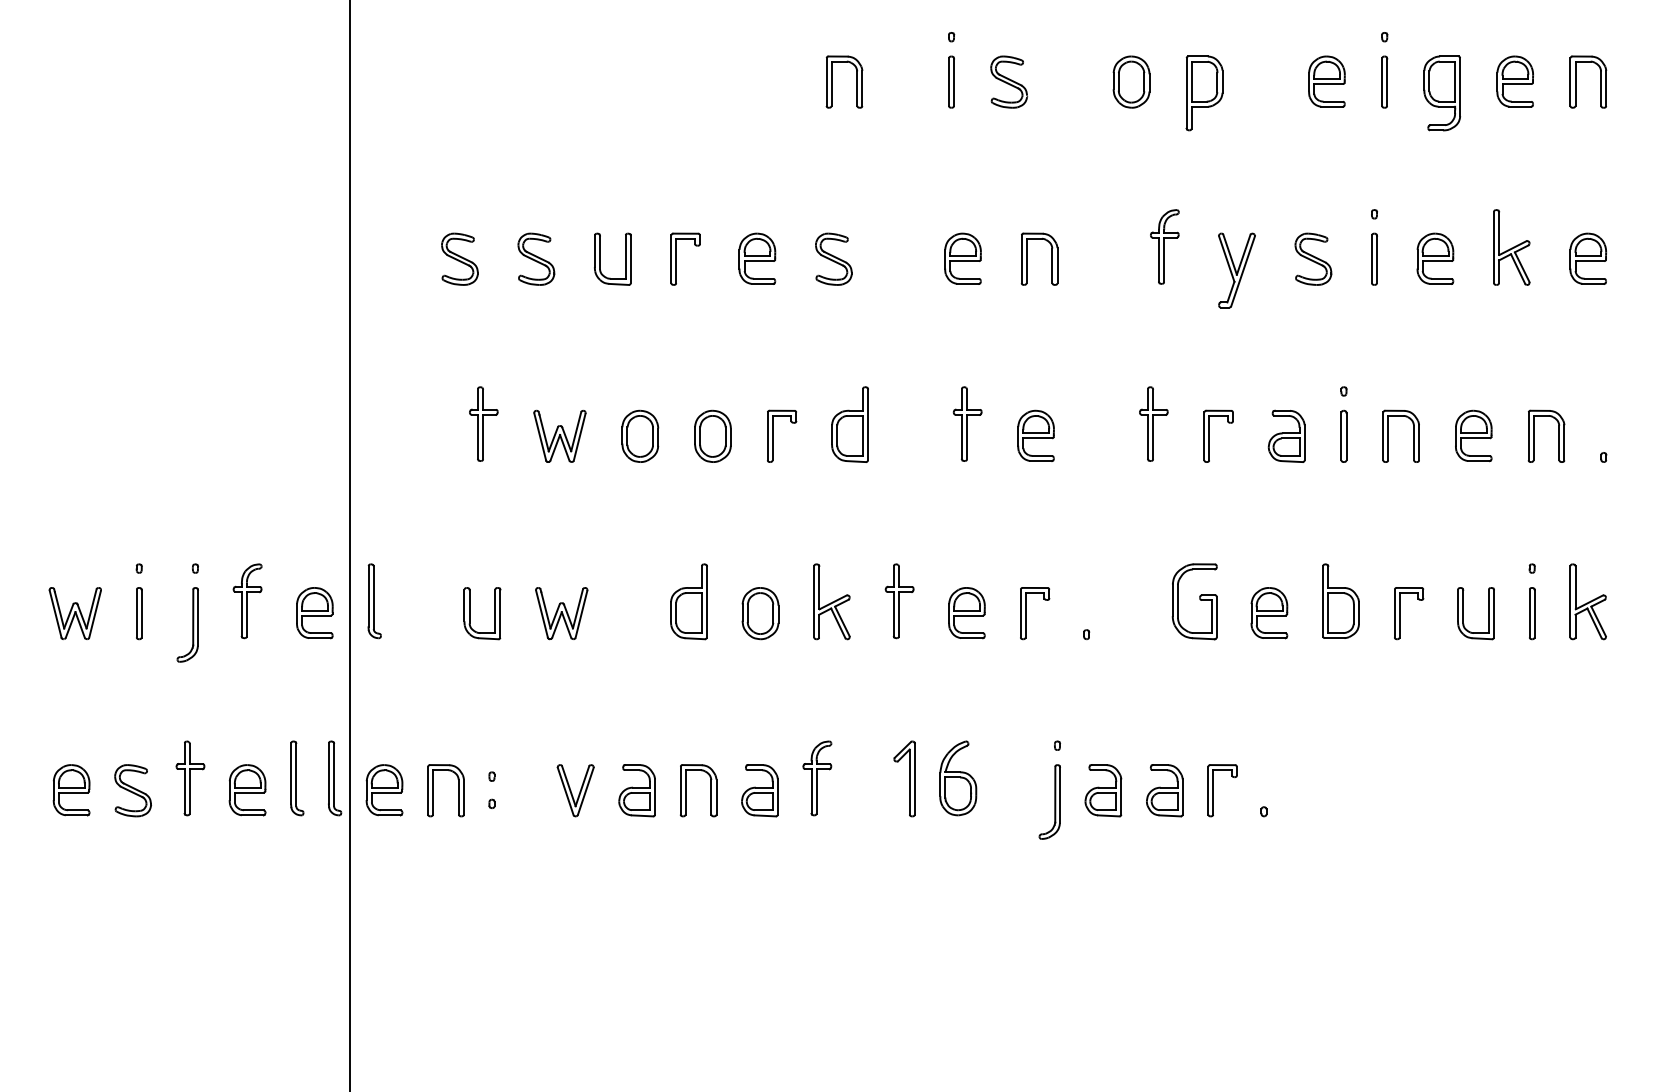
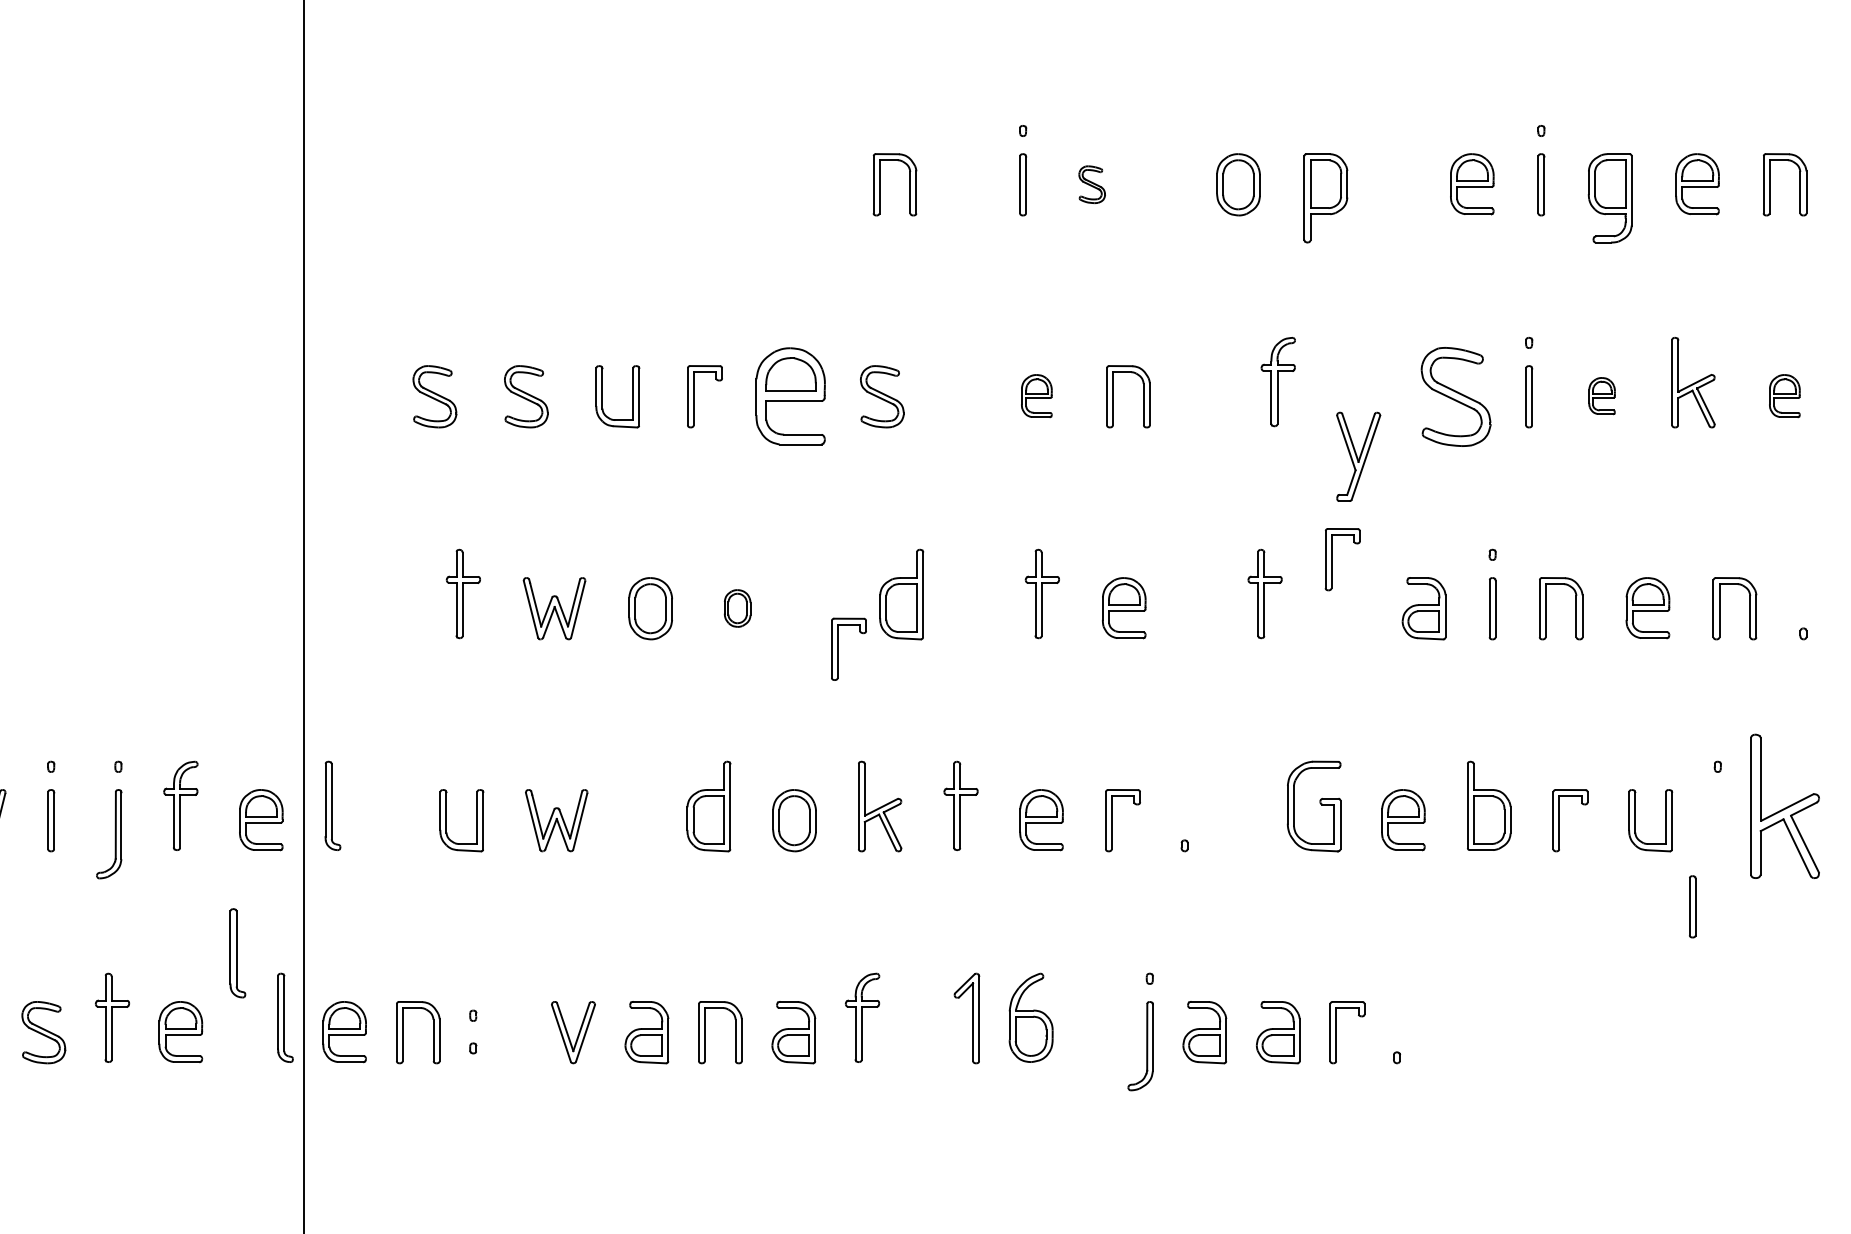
part: (1009, 81) -> (1092, 184), size x0.6
part: (757, 258) -> (790, 395), size x1.6
part: (962, 258) -> (1036, 395), size x0.7
part: (1313, 258) -> (1456, 395), size x1.6
part: (1435, 258) -> (1602, 395), size x0.6
part: (1587, 258) -> (1784, 395), size x0.7
part: (1236, 270) -> (1358, 456), moved
part: (712, 435) -> (737, 607), size x0.6
part: (773, 435) -> (838, 648), moved
part: (1209, 435) -> (1331, 558), moved
part: (1587, 601) -> (1784, 806), size x1.6
part: (1532, 613) -> (1693, 906), moved
part: (297, 778) -> (238, 953), moved

